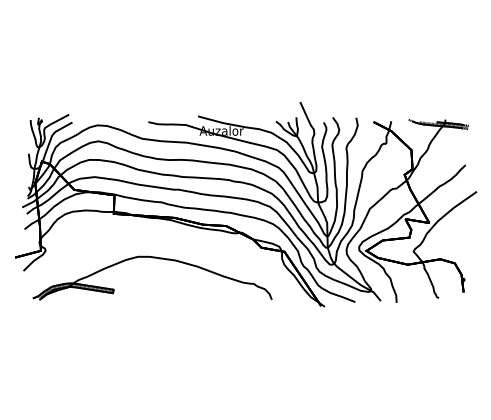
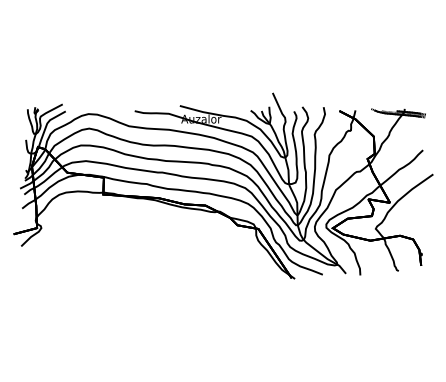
part: (154, 258) -> (140, 235), removed

